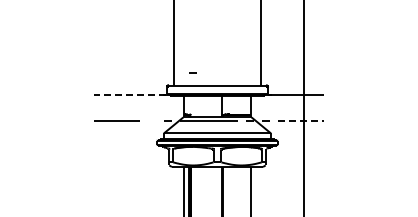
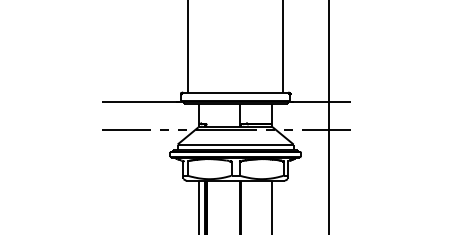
line: (192, 72) -> (164, 130), moved
line: (129, 94) -> (140, 102), dashed -> solid
line: (301, 120) -> (326, 130), dashed -> solid

